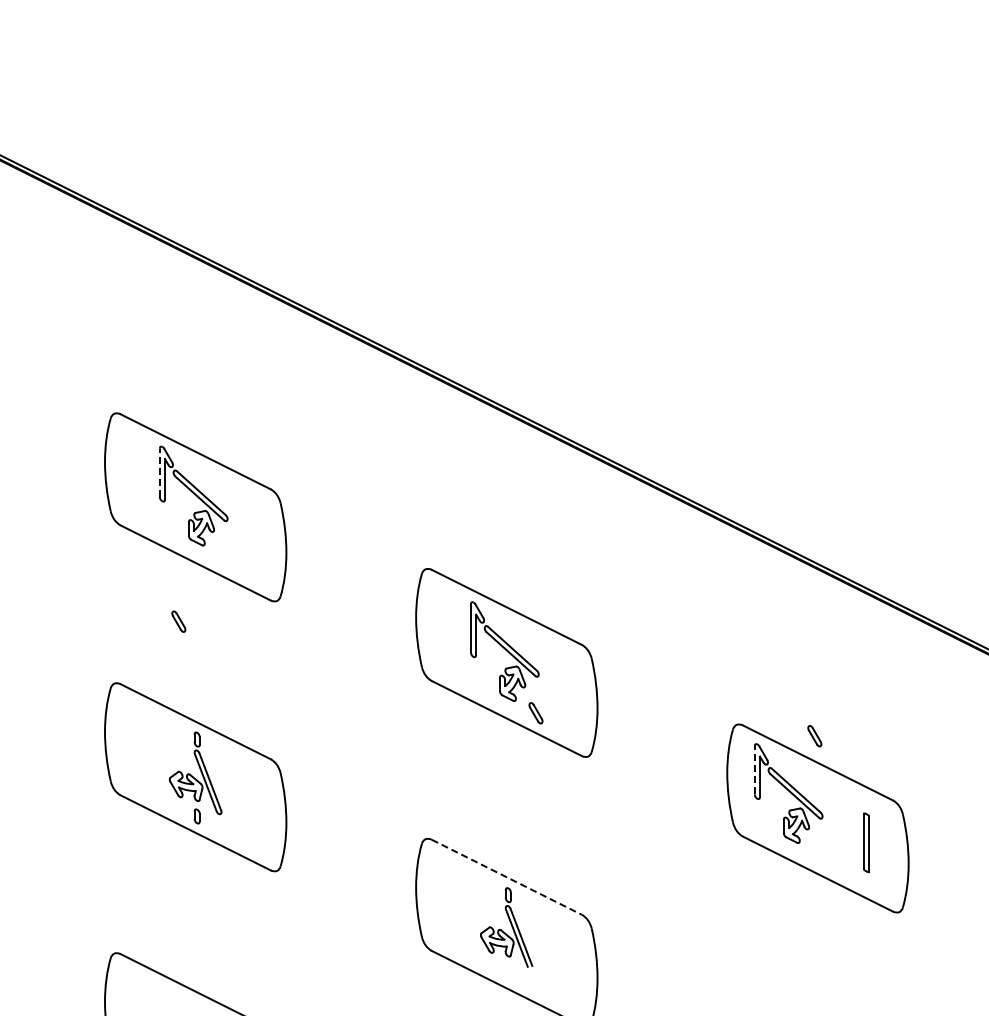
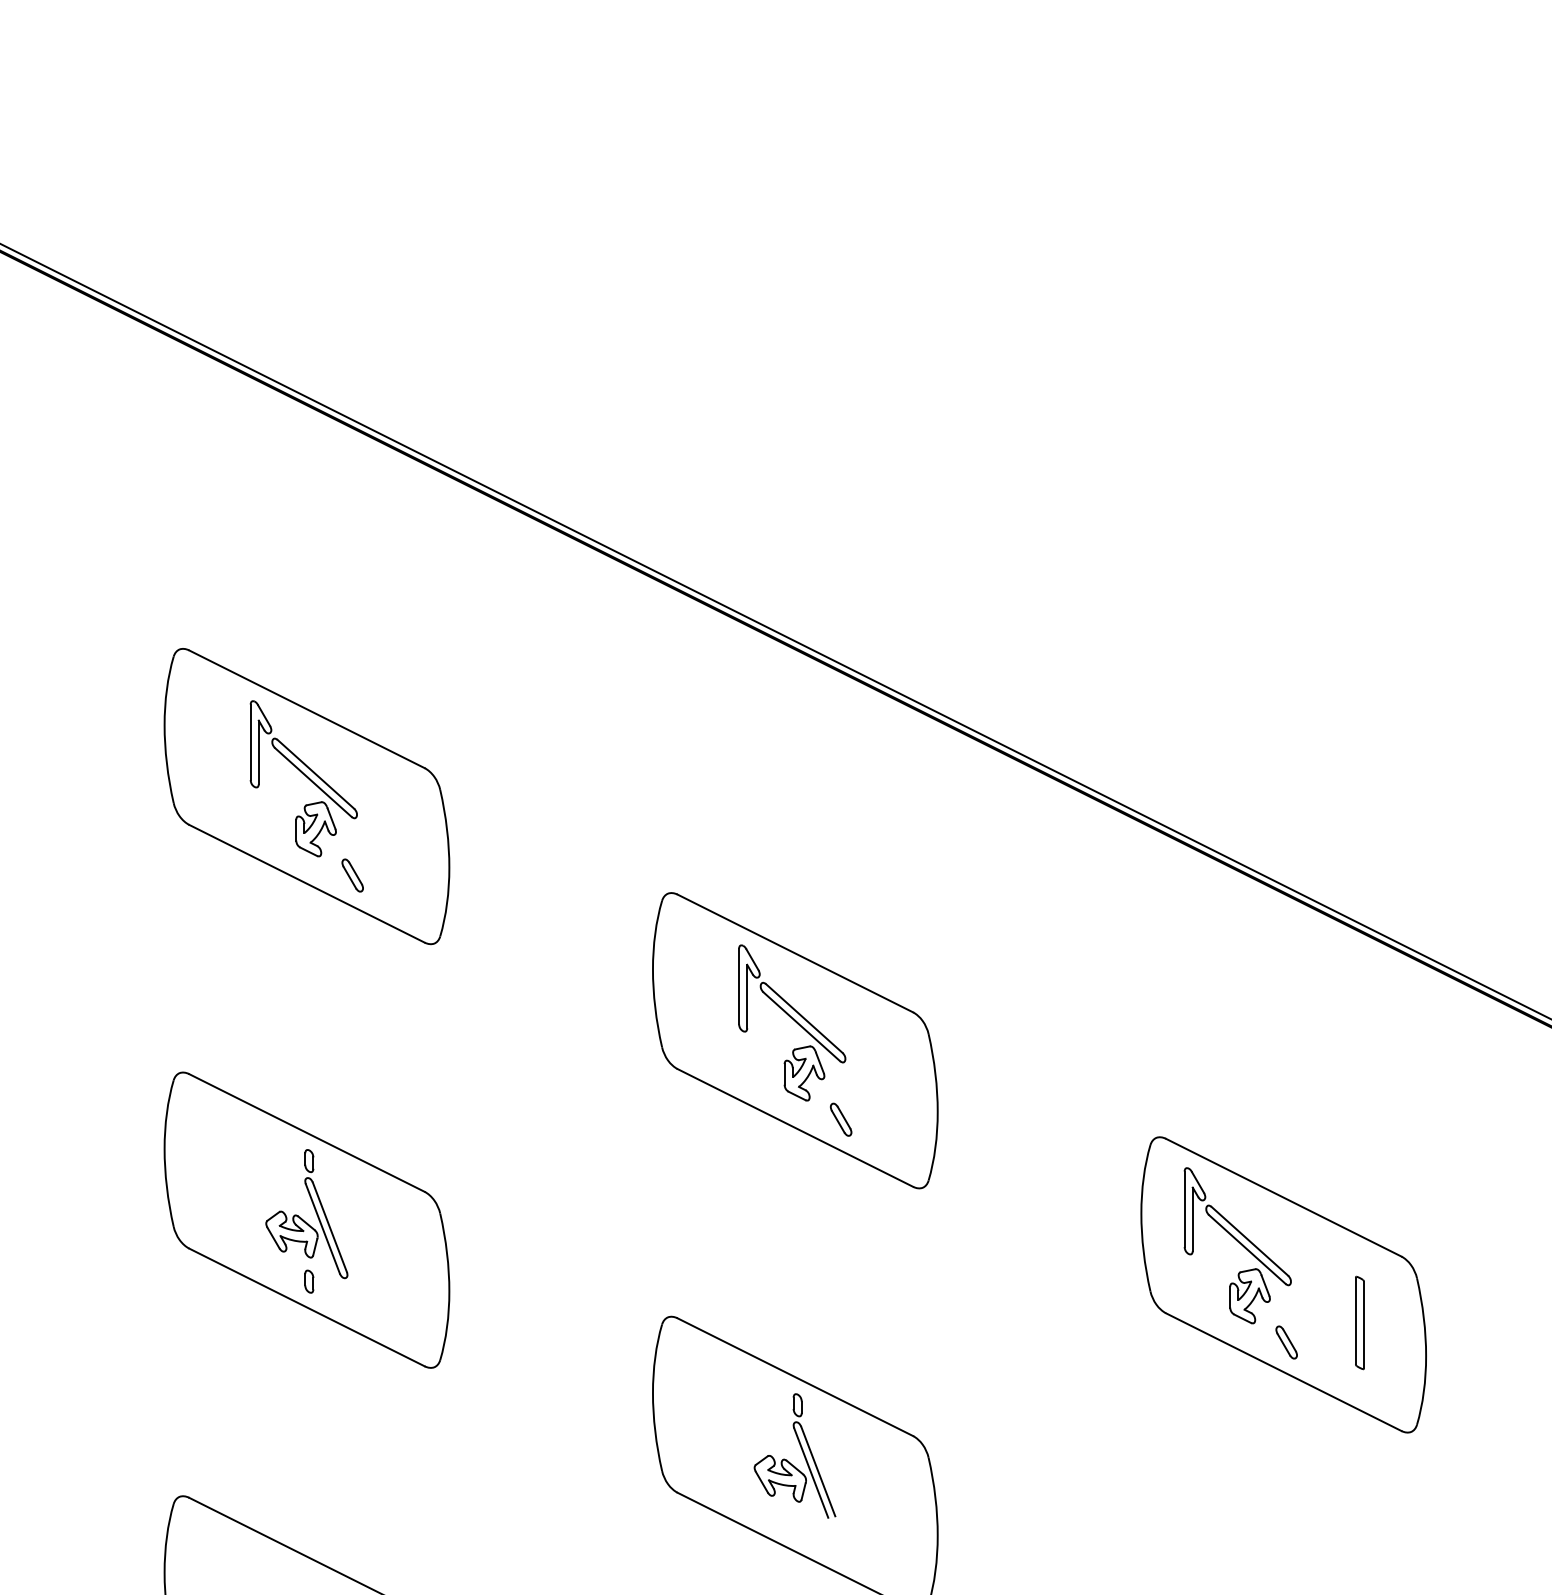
line: (159, 472) -> (250, 741), dashed -> solid
part: (178, 621) -> (352, 875), moved
part: (814, 736) -> (1286, 1342), moved
line: (754, 769) -> (1184, 1207), dashed -> solid
line: (506, 877) -> (794, 1377), dashed -> solid

